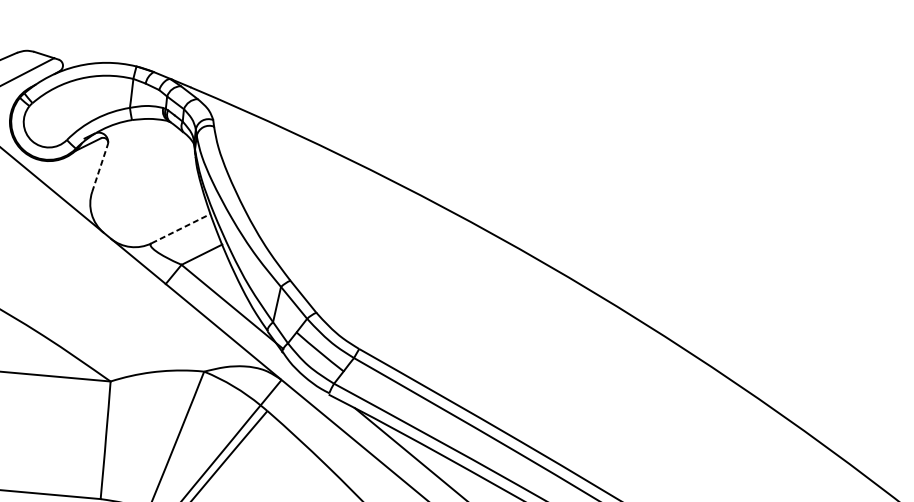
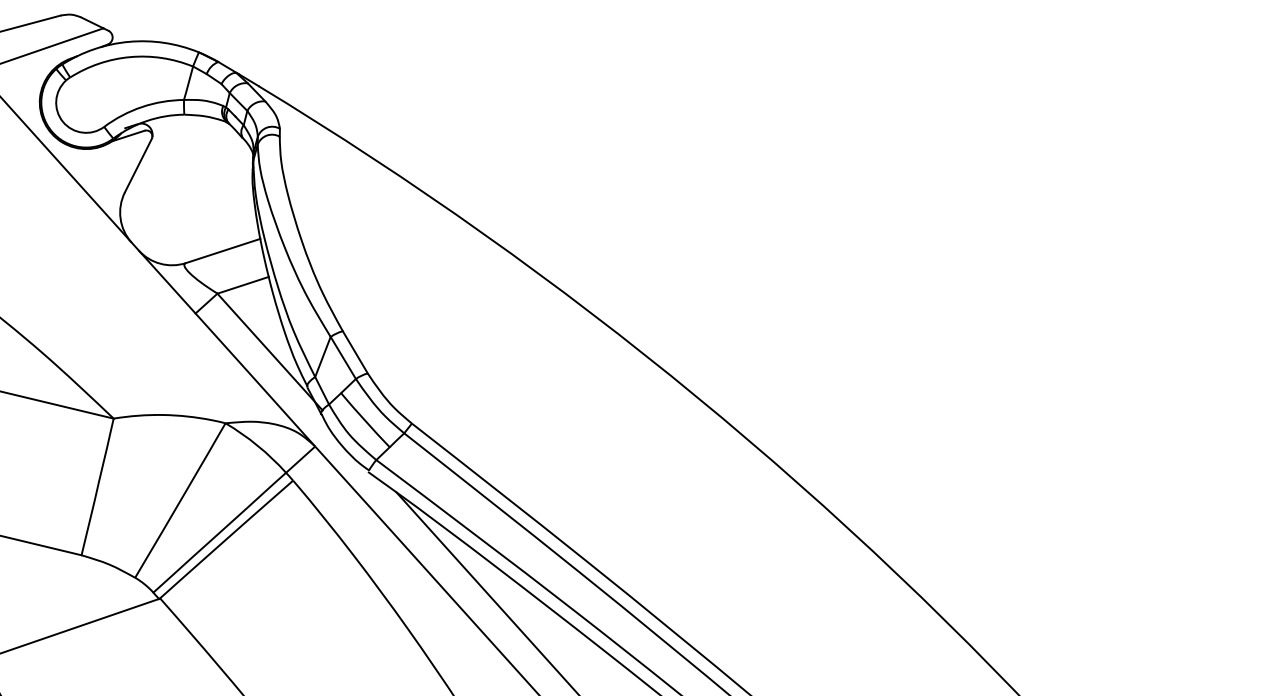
line: (100, 167) -> (138, 165), dashed -> solid
line: (181, 228) -> (223, 250), dashed -> solid

